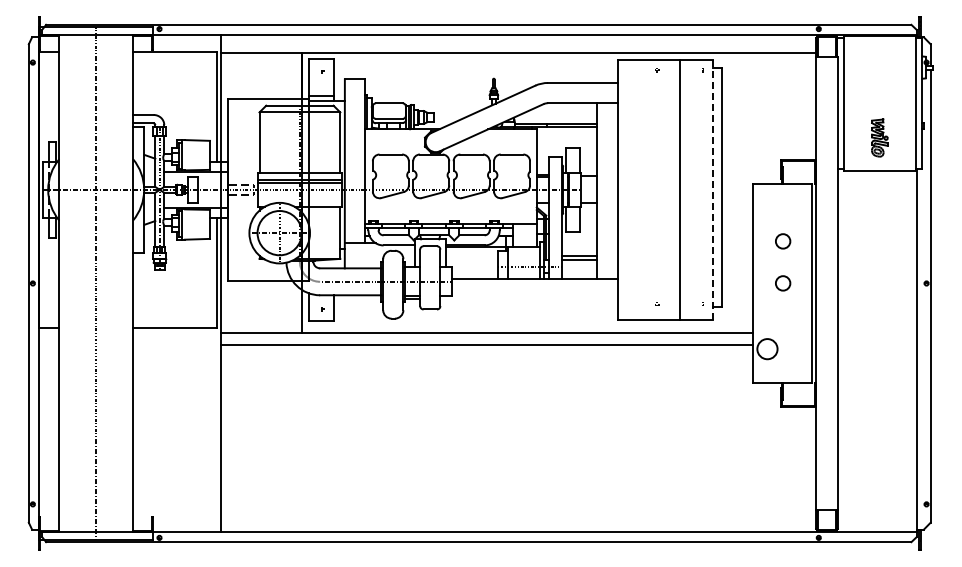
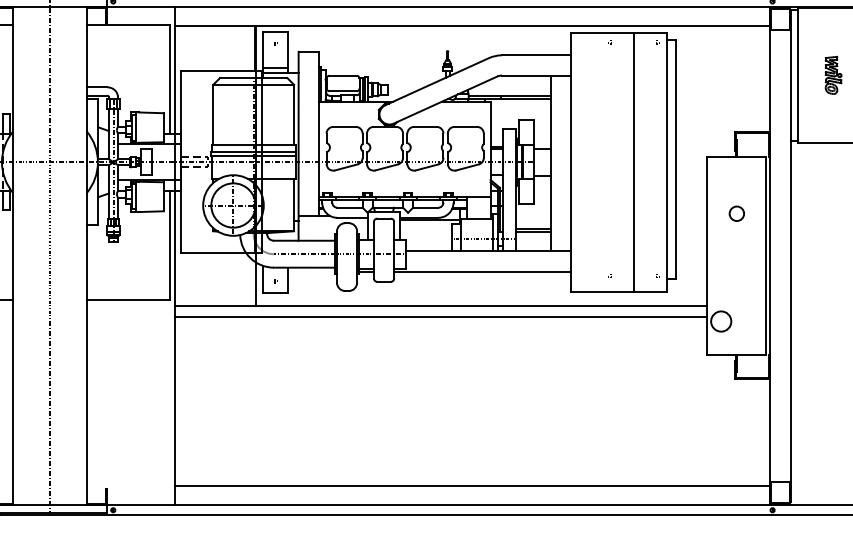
part: (879, 137) -> (833, 74), moved
line: (713, 189) -> (667, 161), dashed -> solid
circle: (783, 283) -> (737, 255), removed
line: (528, 299) -> (482, 271), added
line: (517, 513) -> (471, 485), added

